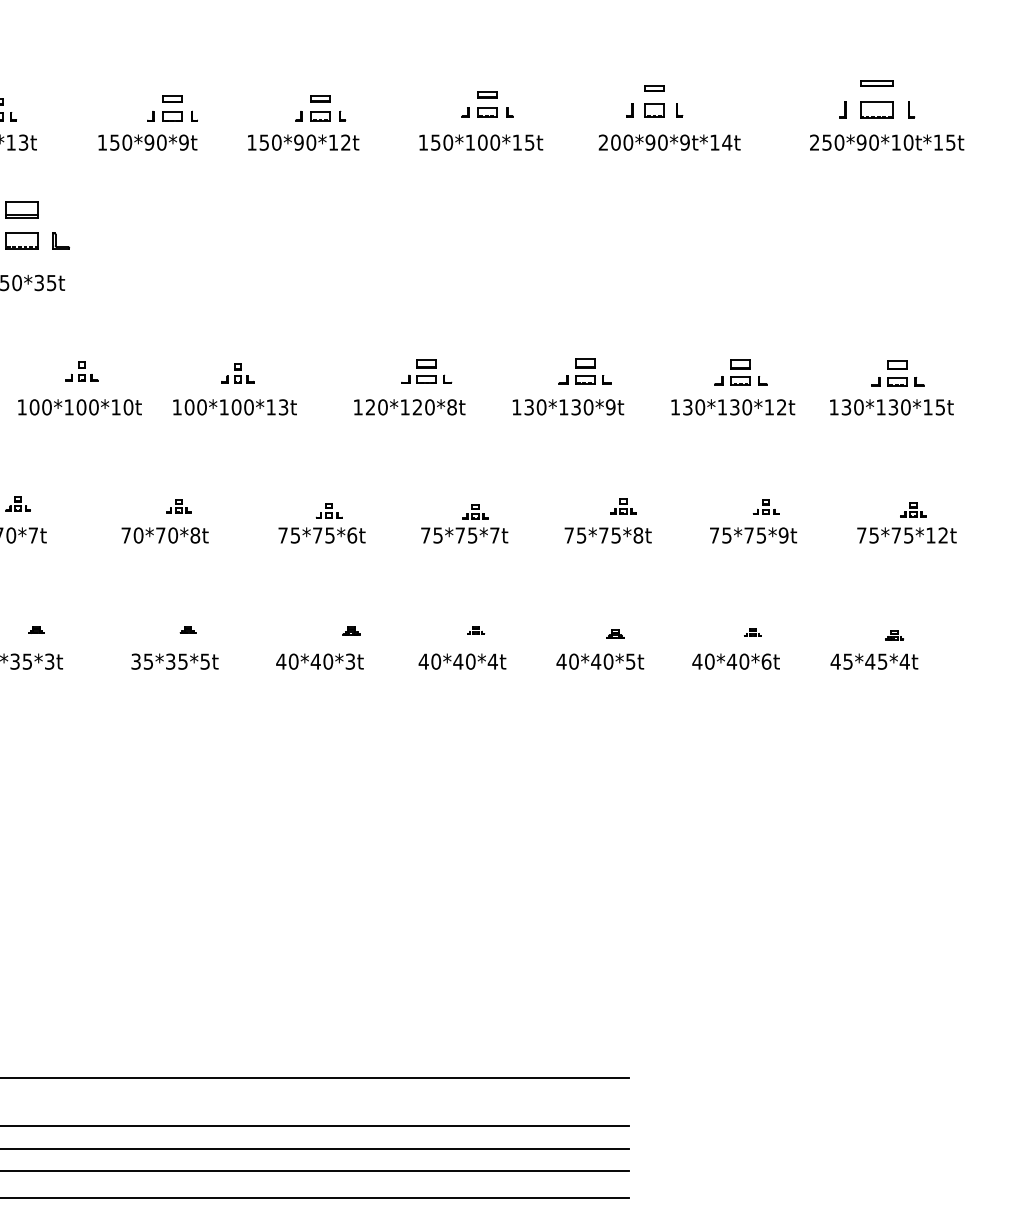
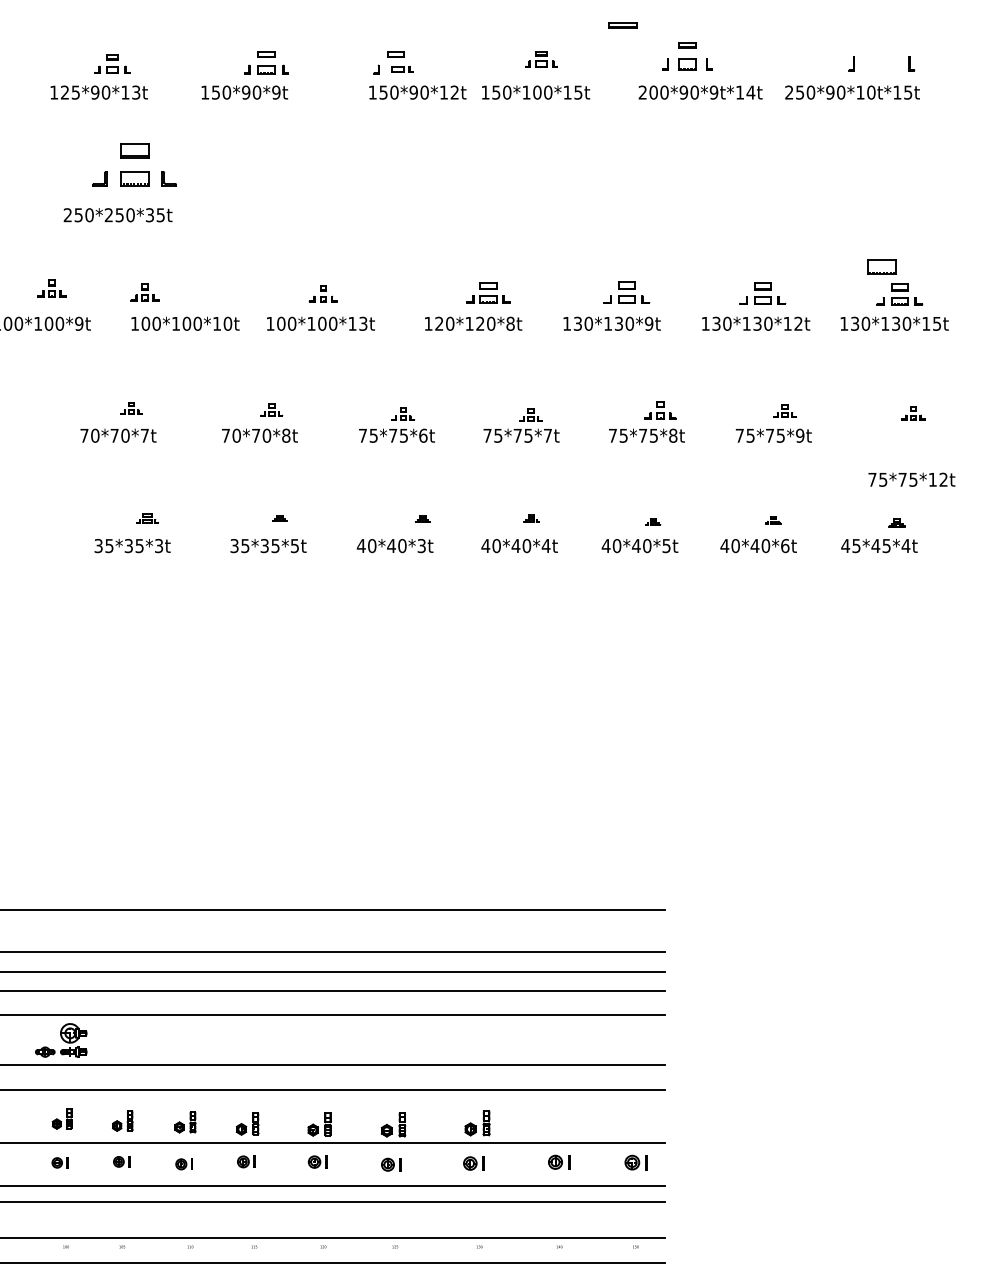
part: (876, 84) -> (622, 25), moved
part: (487, 104) -> (541, 59), size x0.7
part: (876, 109) -> (881, 266), moved
part: (328, 116) -> (402, 69), size x0.7
text: (303, 142) -> (417, 92), moved
text: (887, 142) -> (852, 92), moved
part: (81, 371) -> (144, 292), moved
part: (622, 506) -> (659, 410), size x1.4
text: (906, 535) -> (911, 479), moved
part: (36, 630) -> (147, 518), size x1.6

